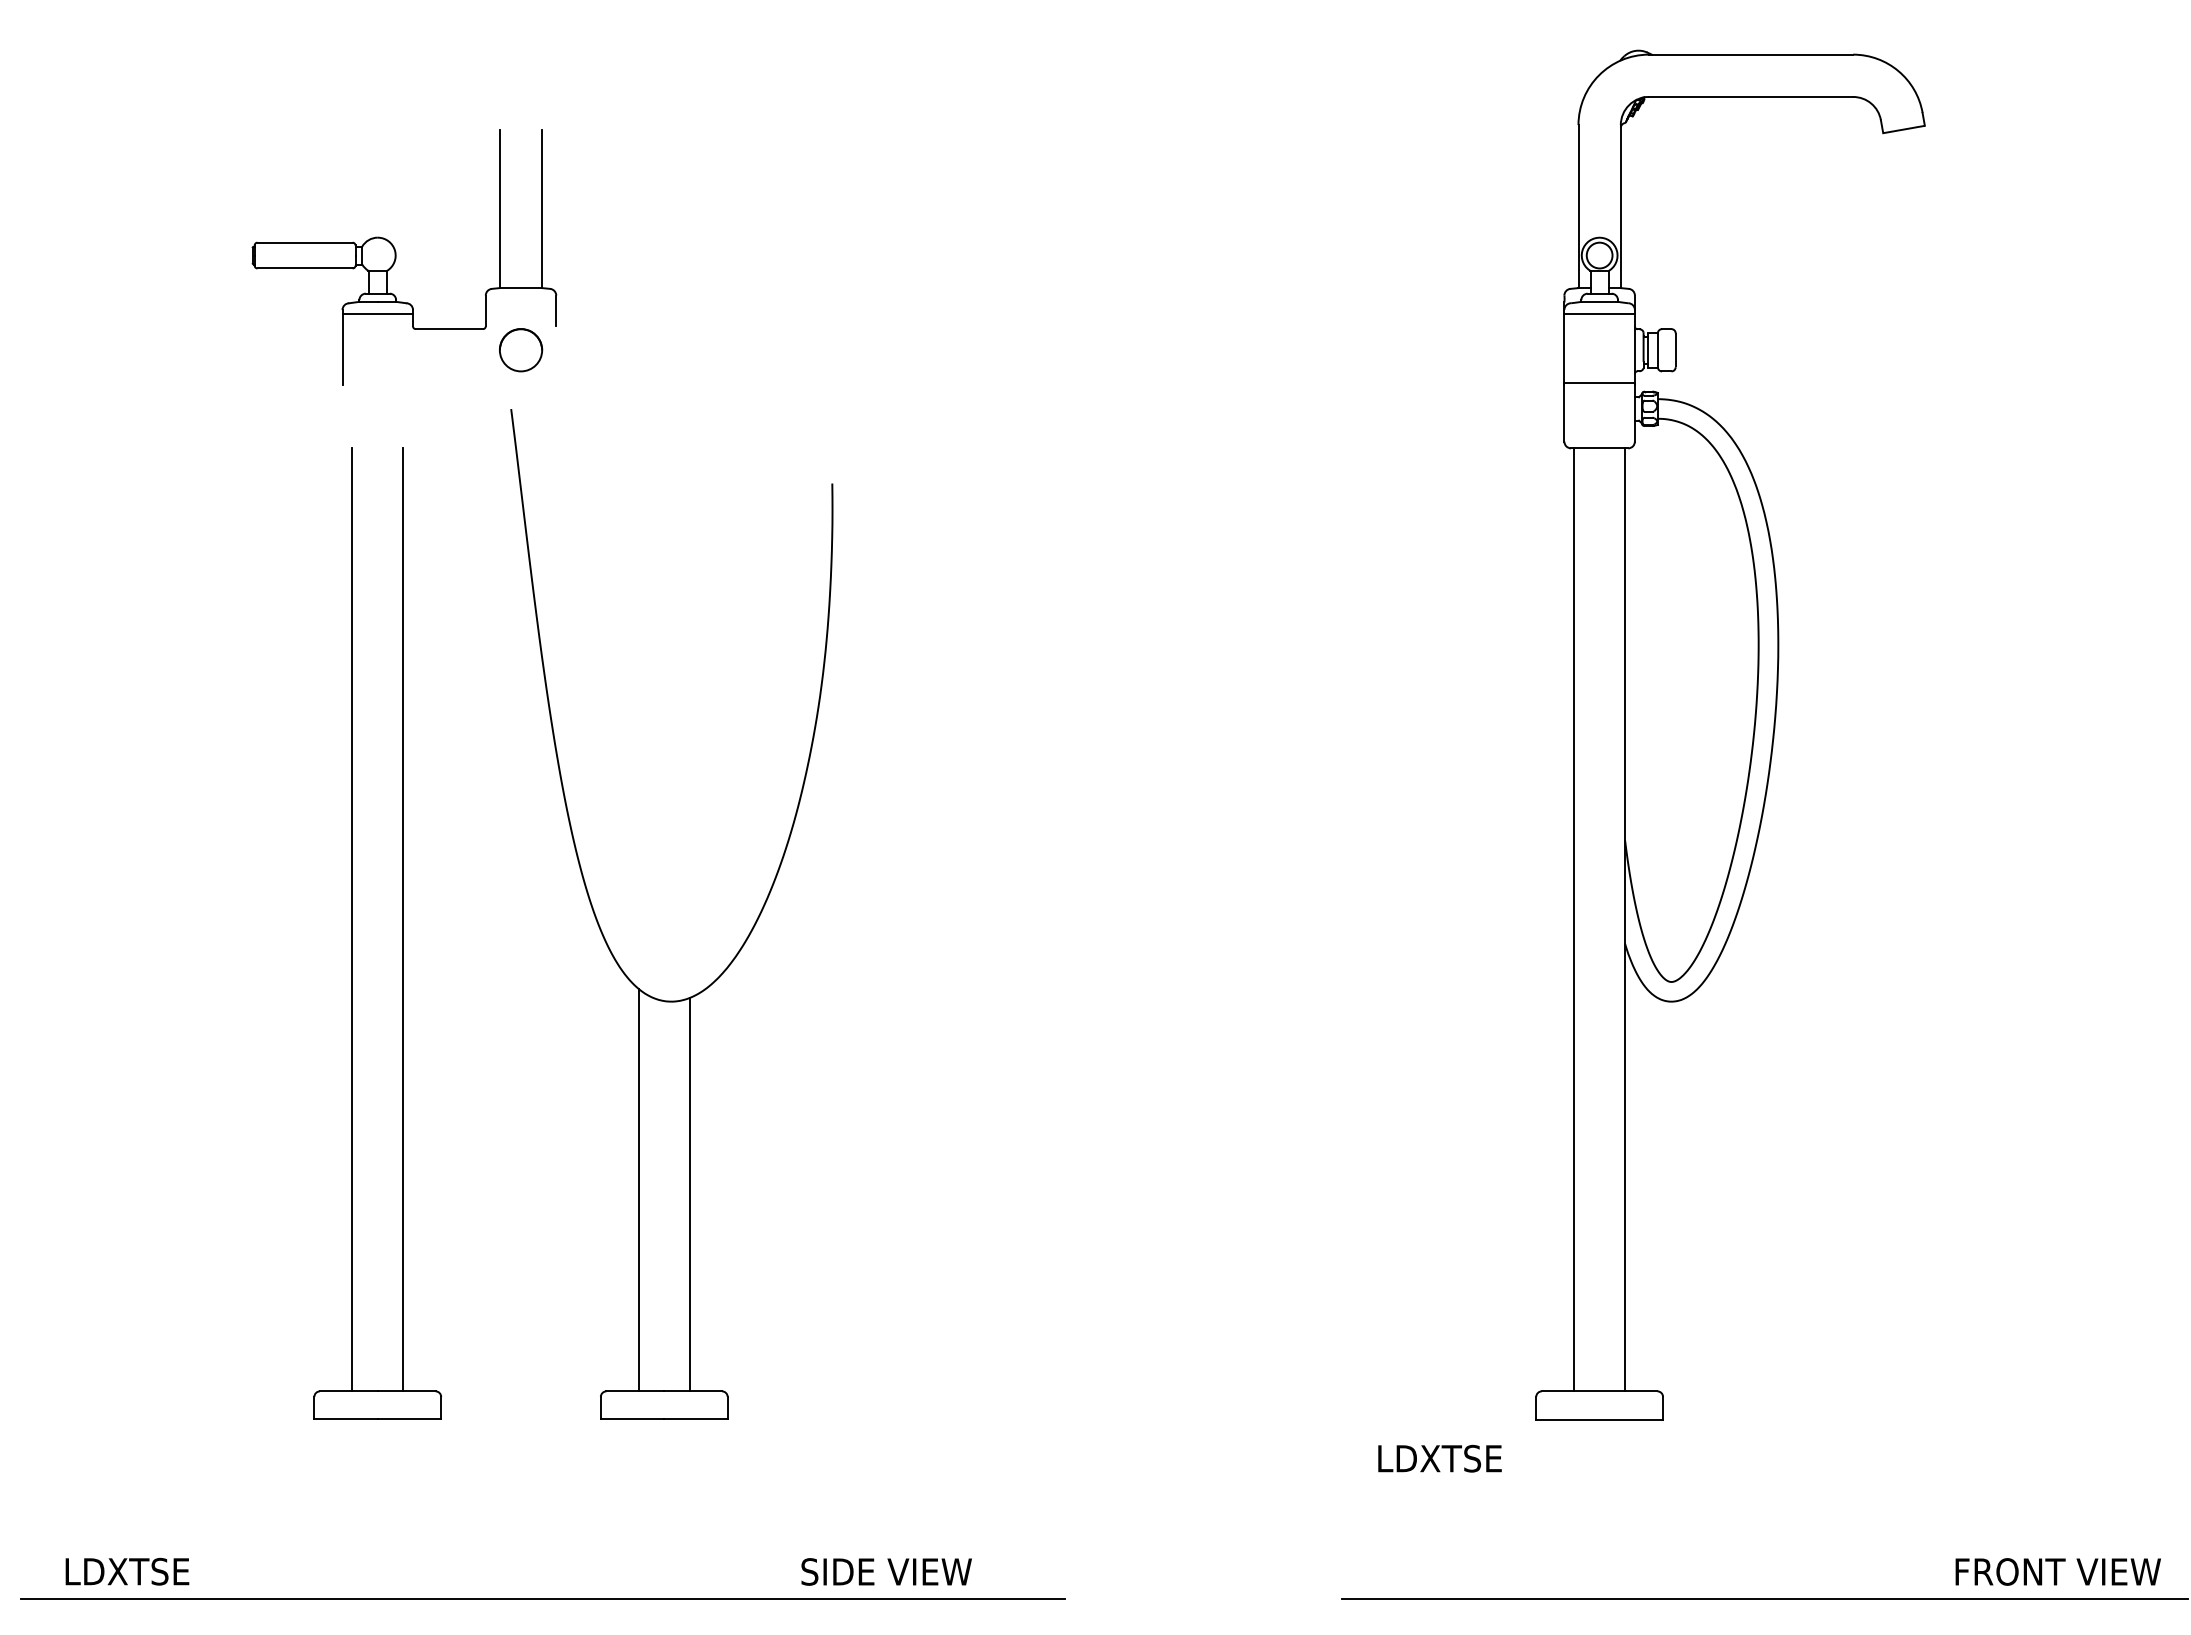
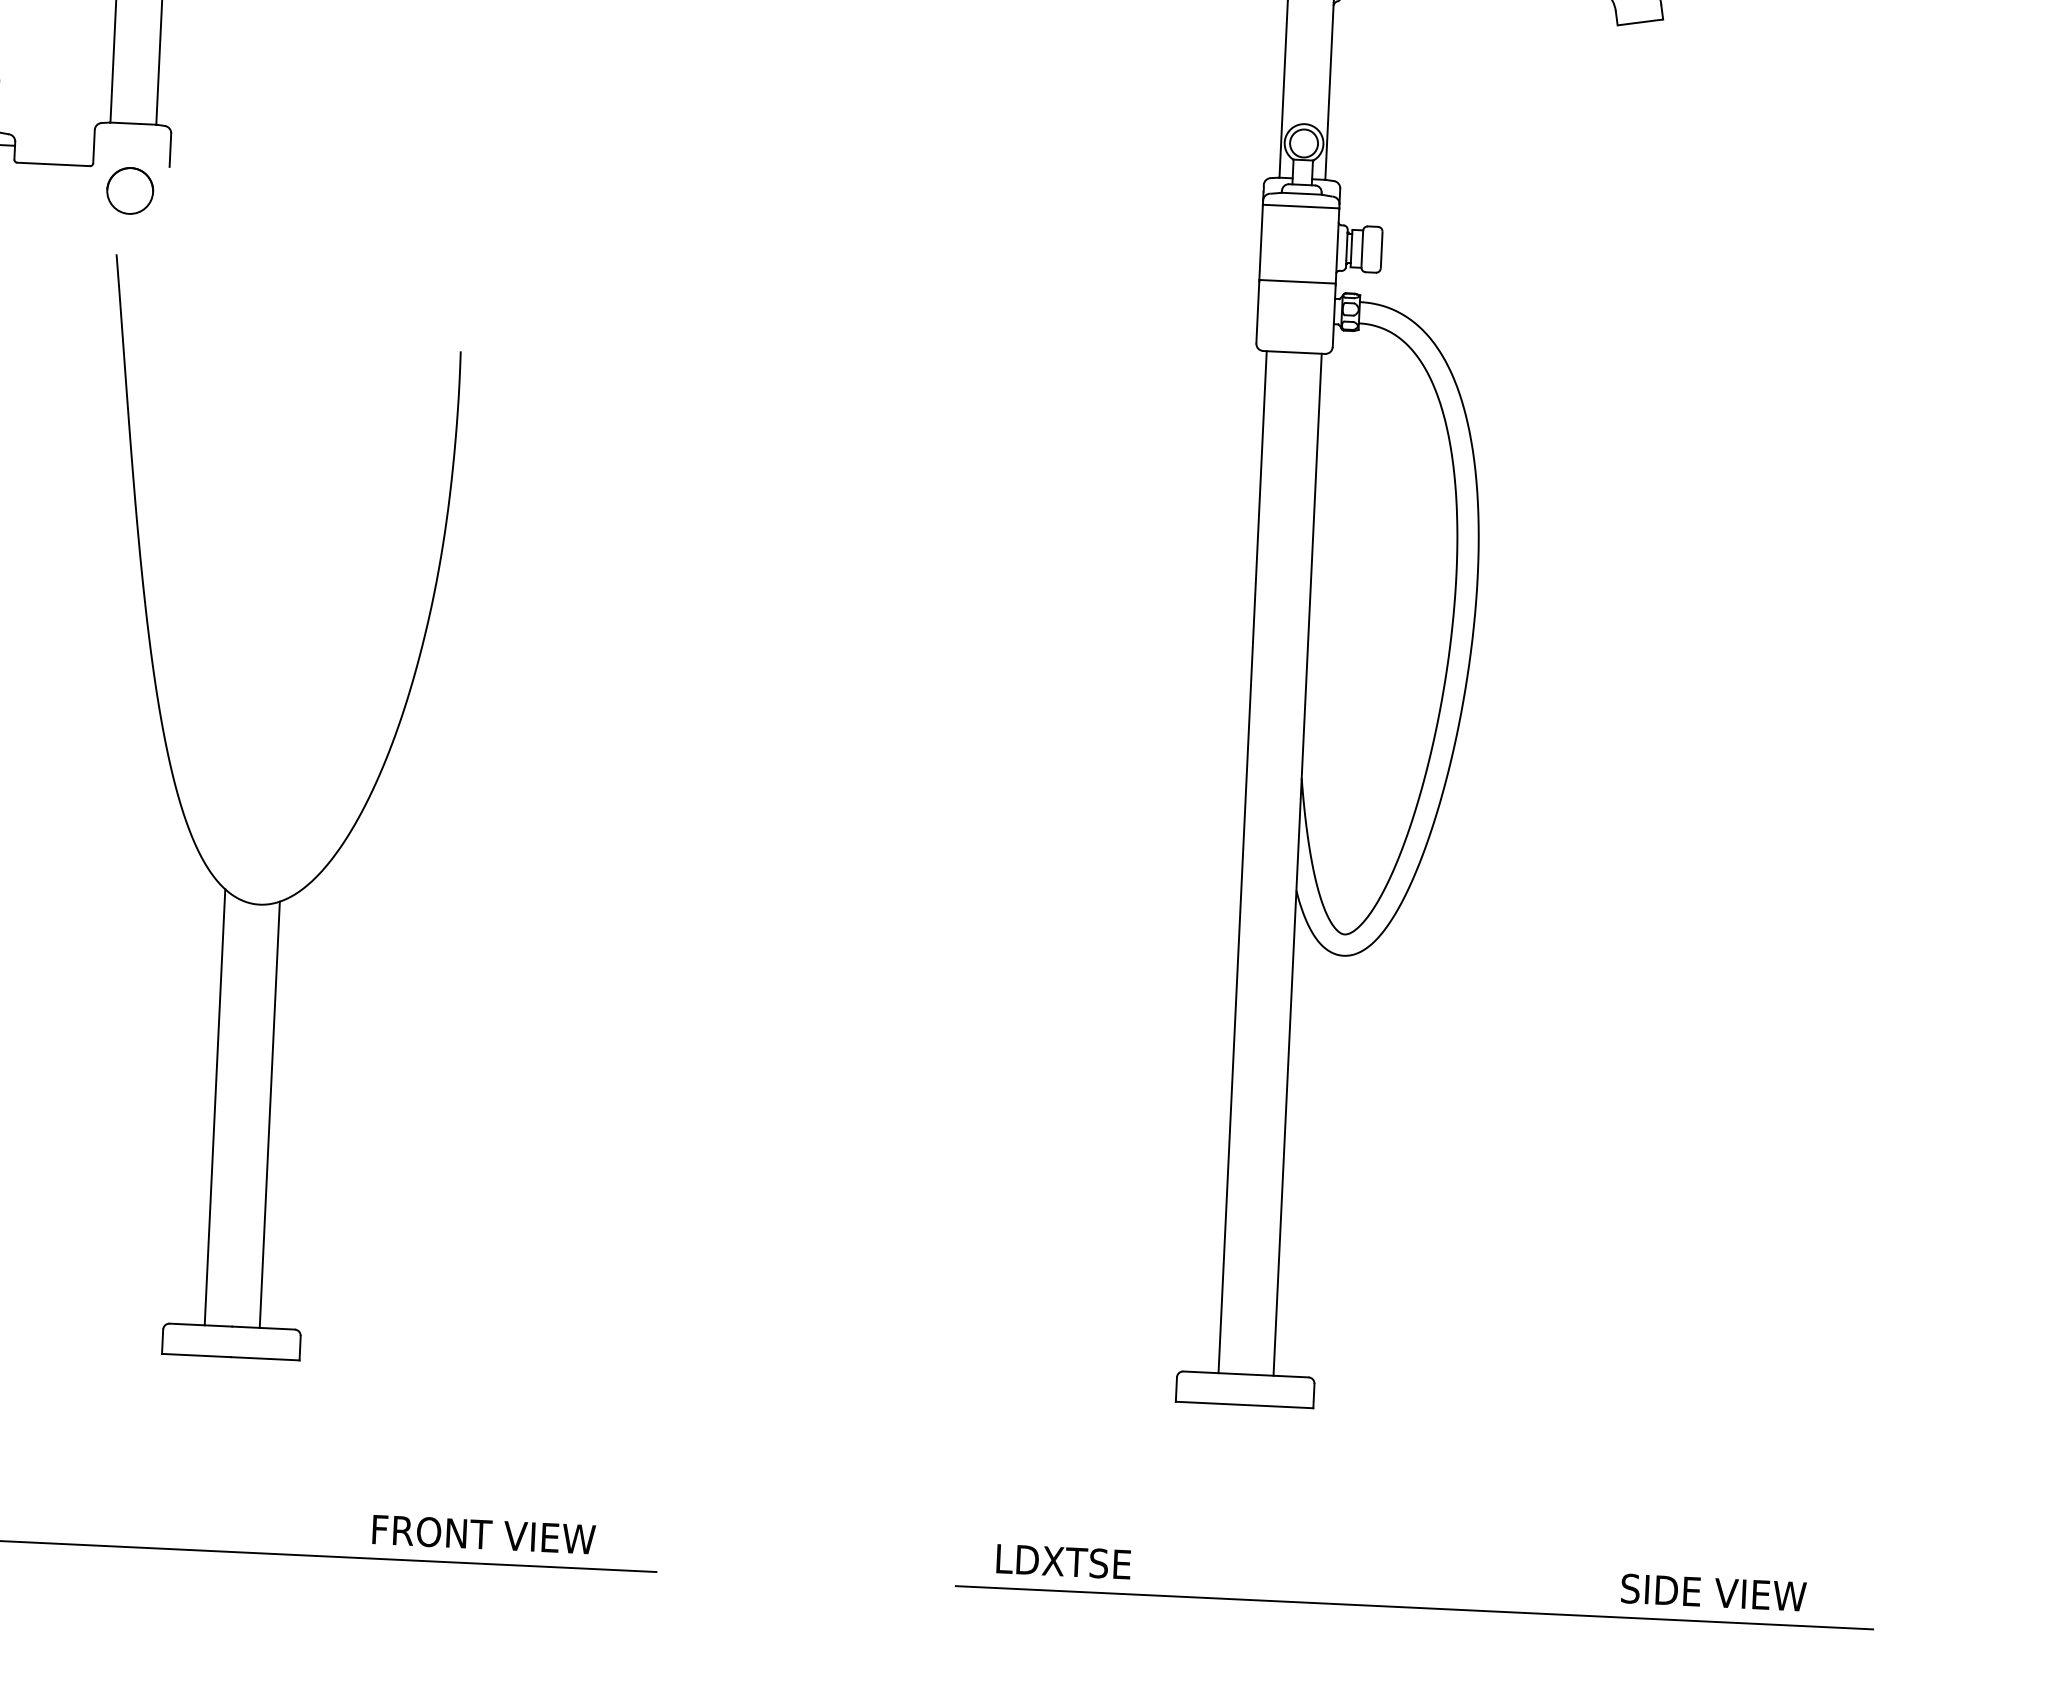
text: (1439, 1458) -> (1063, 1561), moved
text: (904, 1571) -> (483, 1534), SIDE VIEW -> FRONT VIEW
text: (2057, 1571) -> (1733, 1593), FRONT VIEW -> SIDE VIEW

